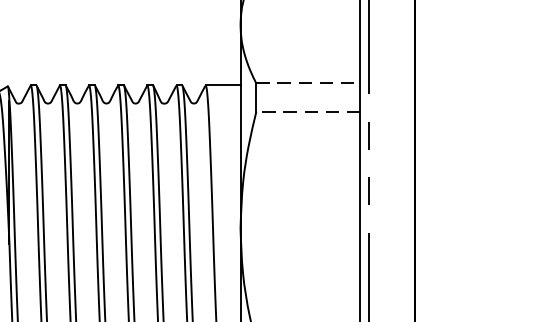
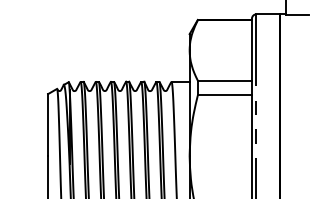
line: (309, 83) -> (225, 80), dashed -> solid
line: (307, 112) -> (224, 95), dashed -> solid

